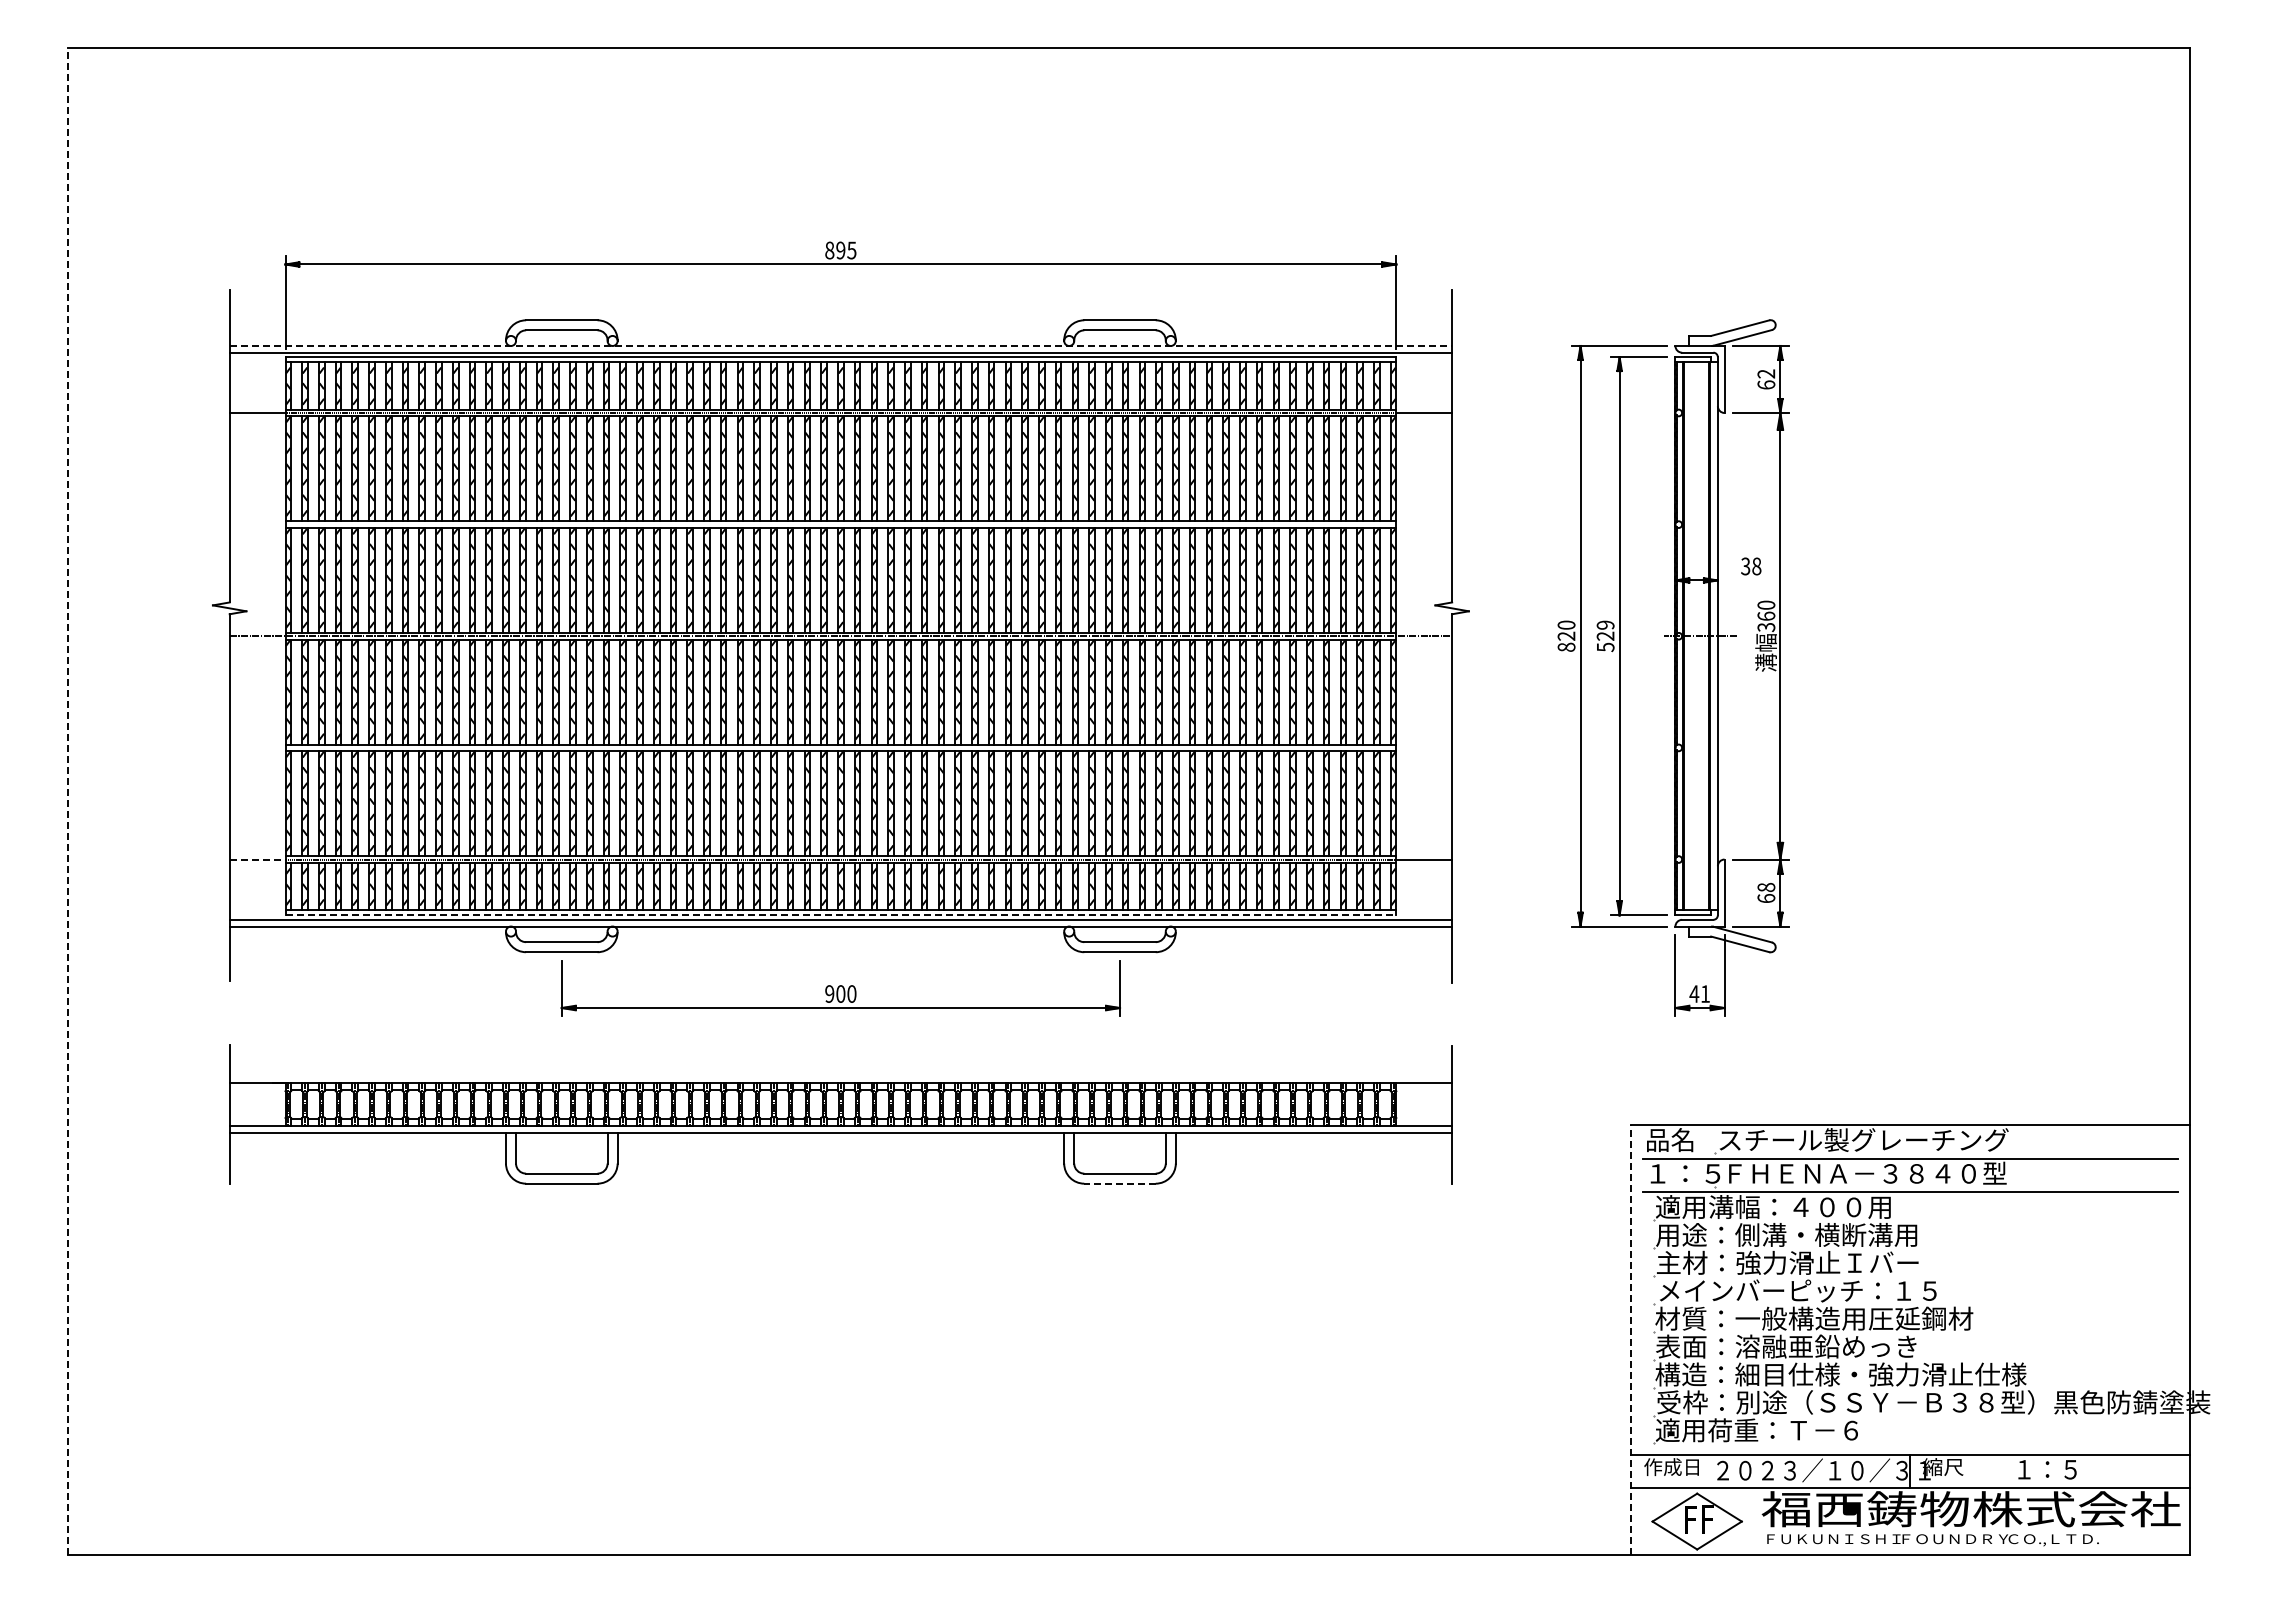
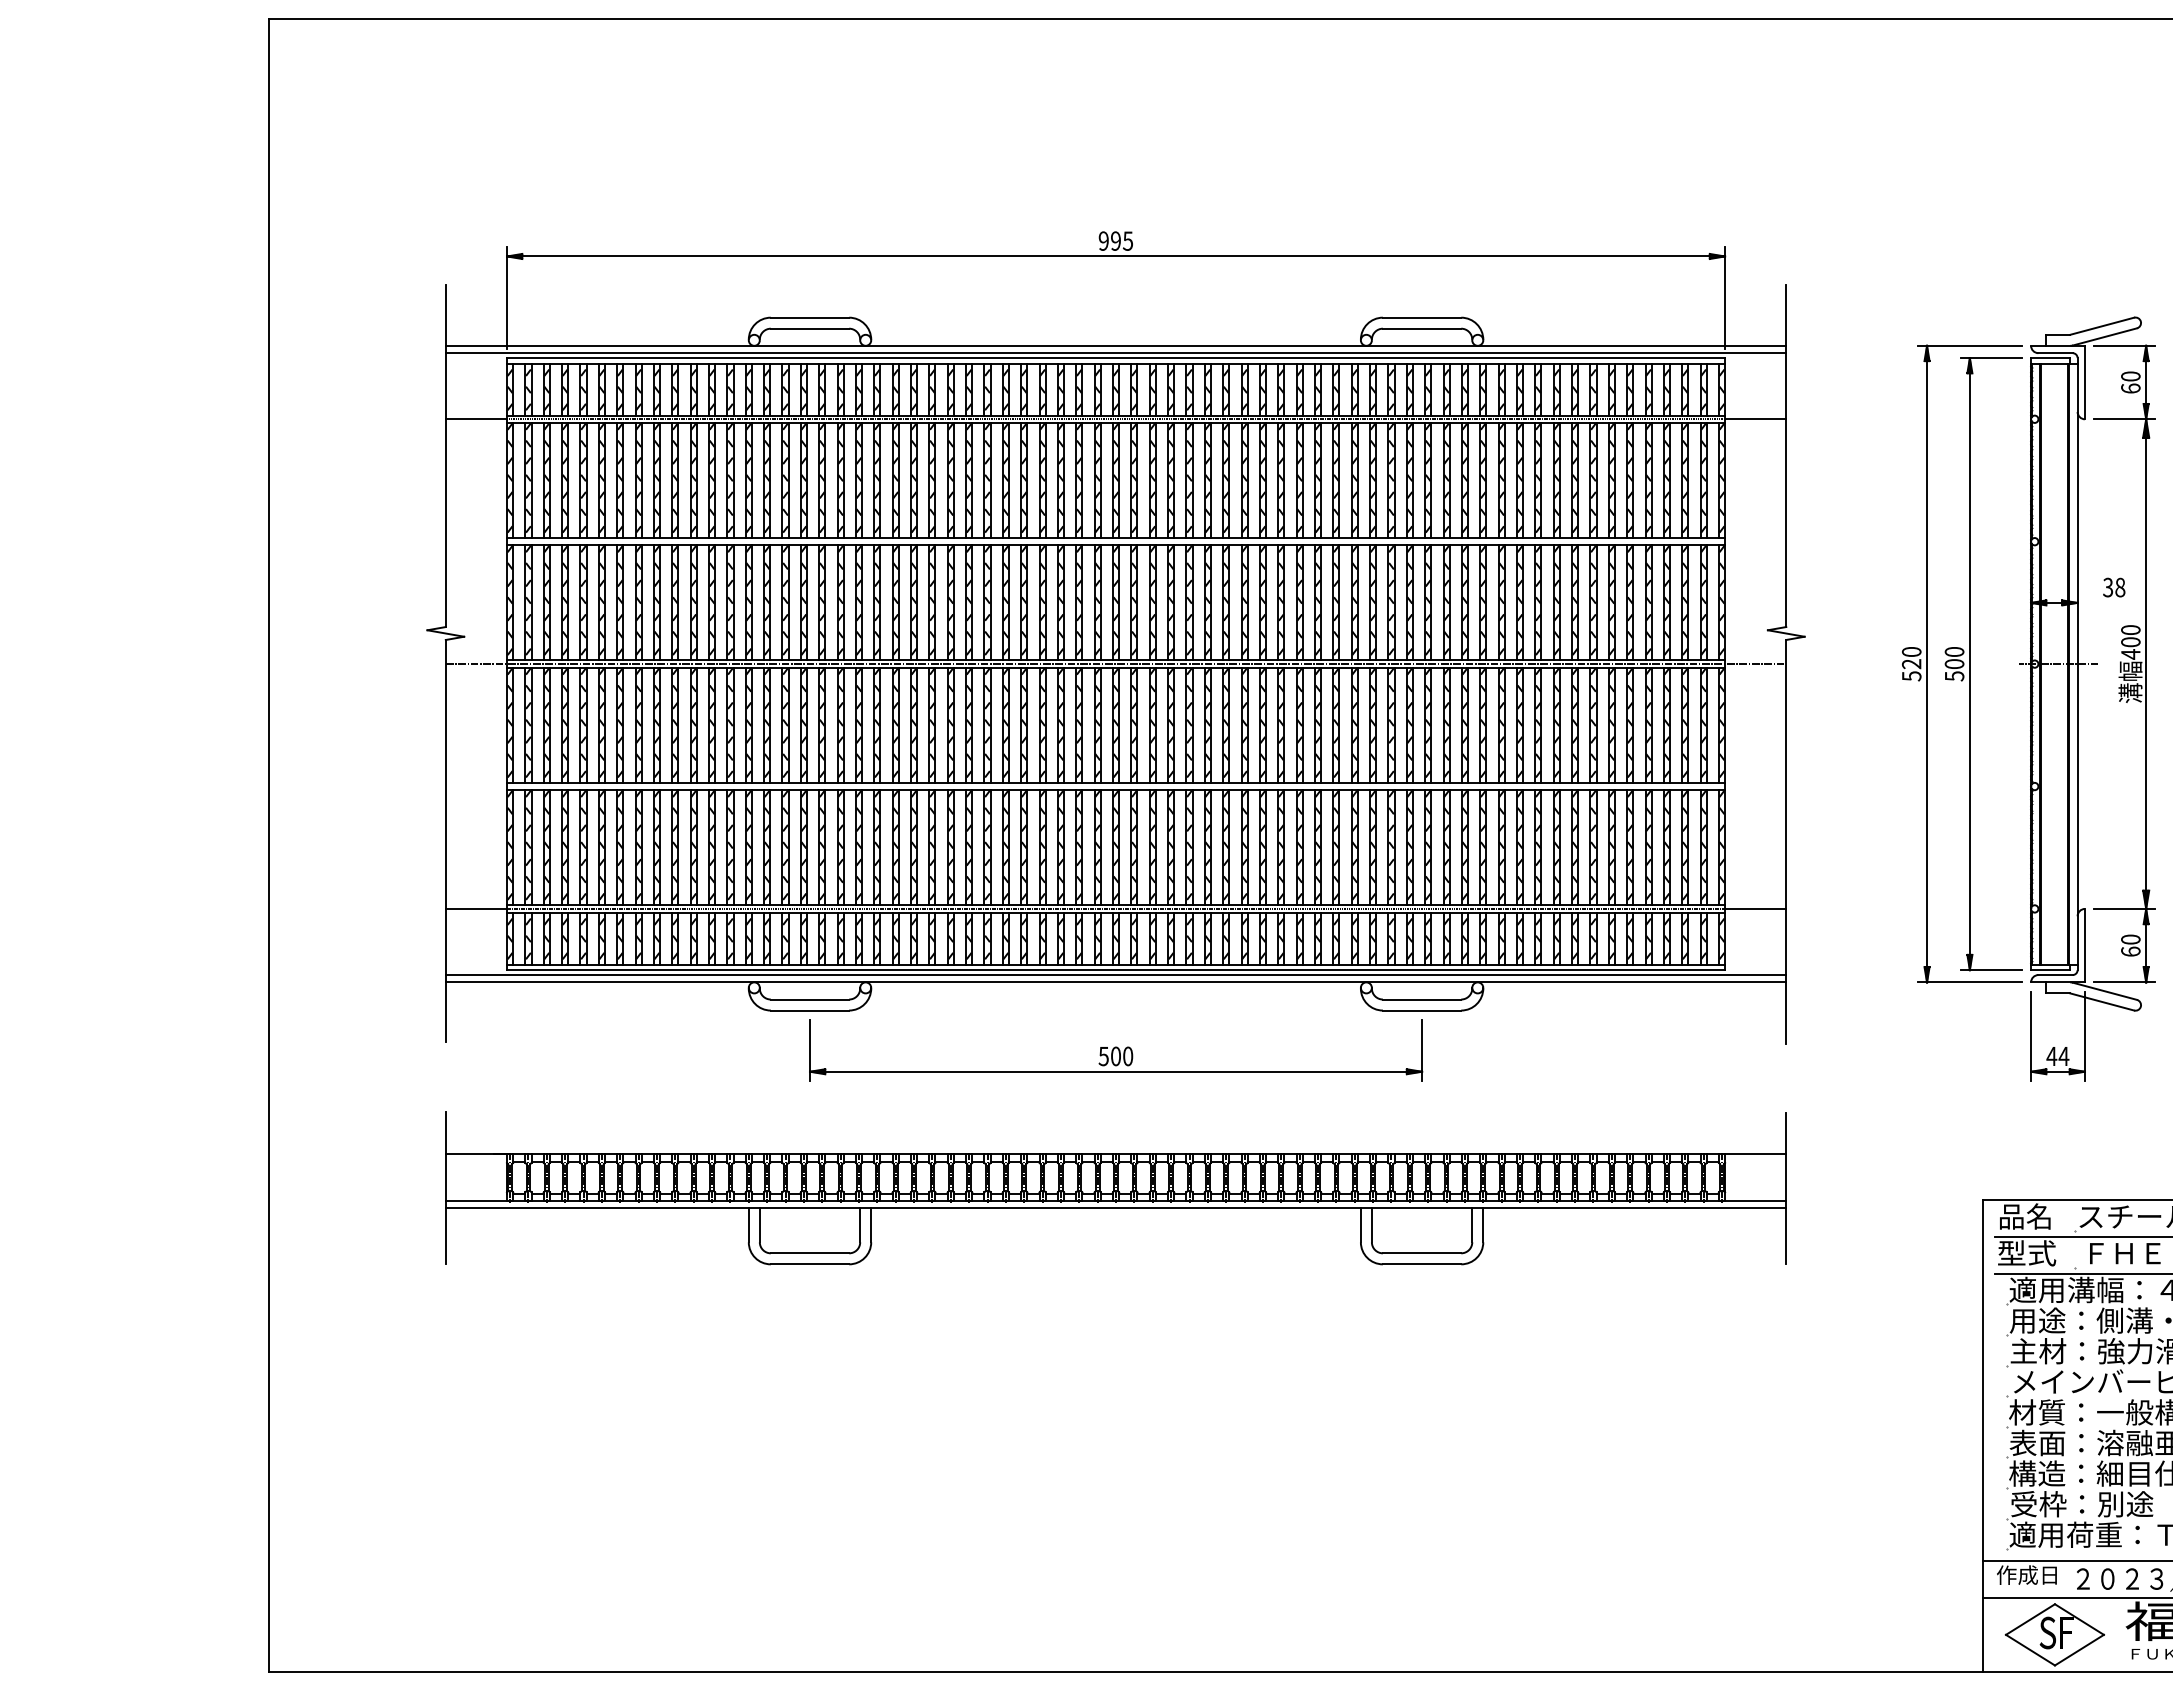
text: (829, 250) -> (1103, 241), 895 -> 995
line: (841, 346) -> (1116, 346), dashed -> solid
text: (1766, 373) -> (2130, 375), 62 -> 60
text: (1766, 621) -> (2130, 647), 360 -> 400
text: (1605, 630) -> (1954, 657), 529 -> 500
text: (1566, 647) -> (1911, 676), 820 -> 520
line: (68, 801) -> (269, 845), dashed -> solid
line: (257, 859) -> (476, 908), dashed -> solid
text: (1766, 887) -> (2130, 939), 68 -> 60
line: (841, 915) -> (1116, 970), dashed -> solid
text: (829, 993) -> (1103, 1055), 900 -> 500
text: (1705, 993) -> (2064, 1055), 41 -> 44
text: (1682, 1173) -> (2038, 1253), １：５ -> 型式
line: (1120, 1183) -> (1422, 1264), dashed -> solid
line: (1631, 1340) -> (1982, 1436), dashed -> solid
text: (1690, 1519) -> (2047, 1632), F -> S

